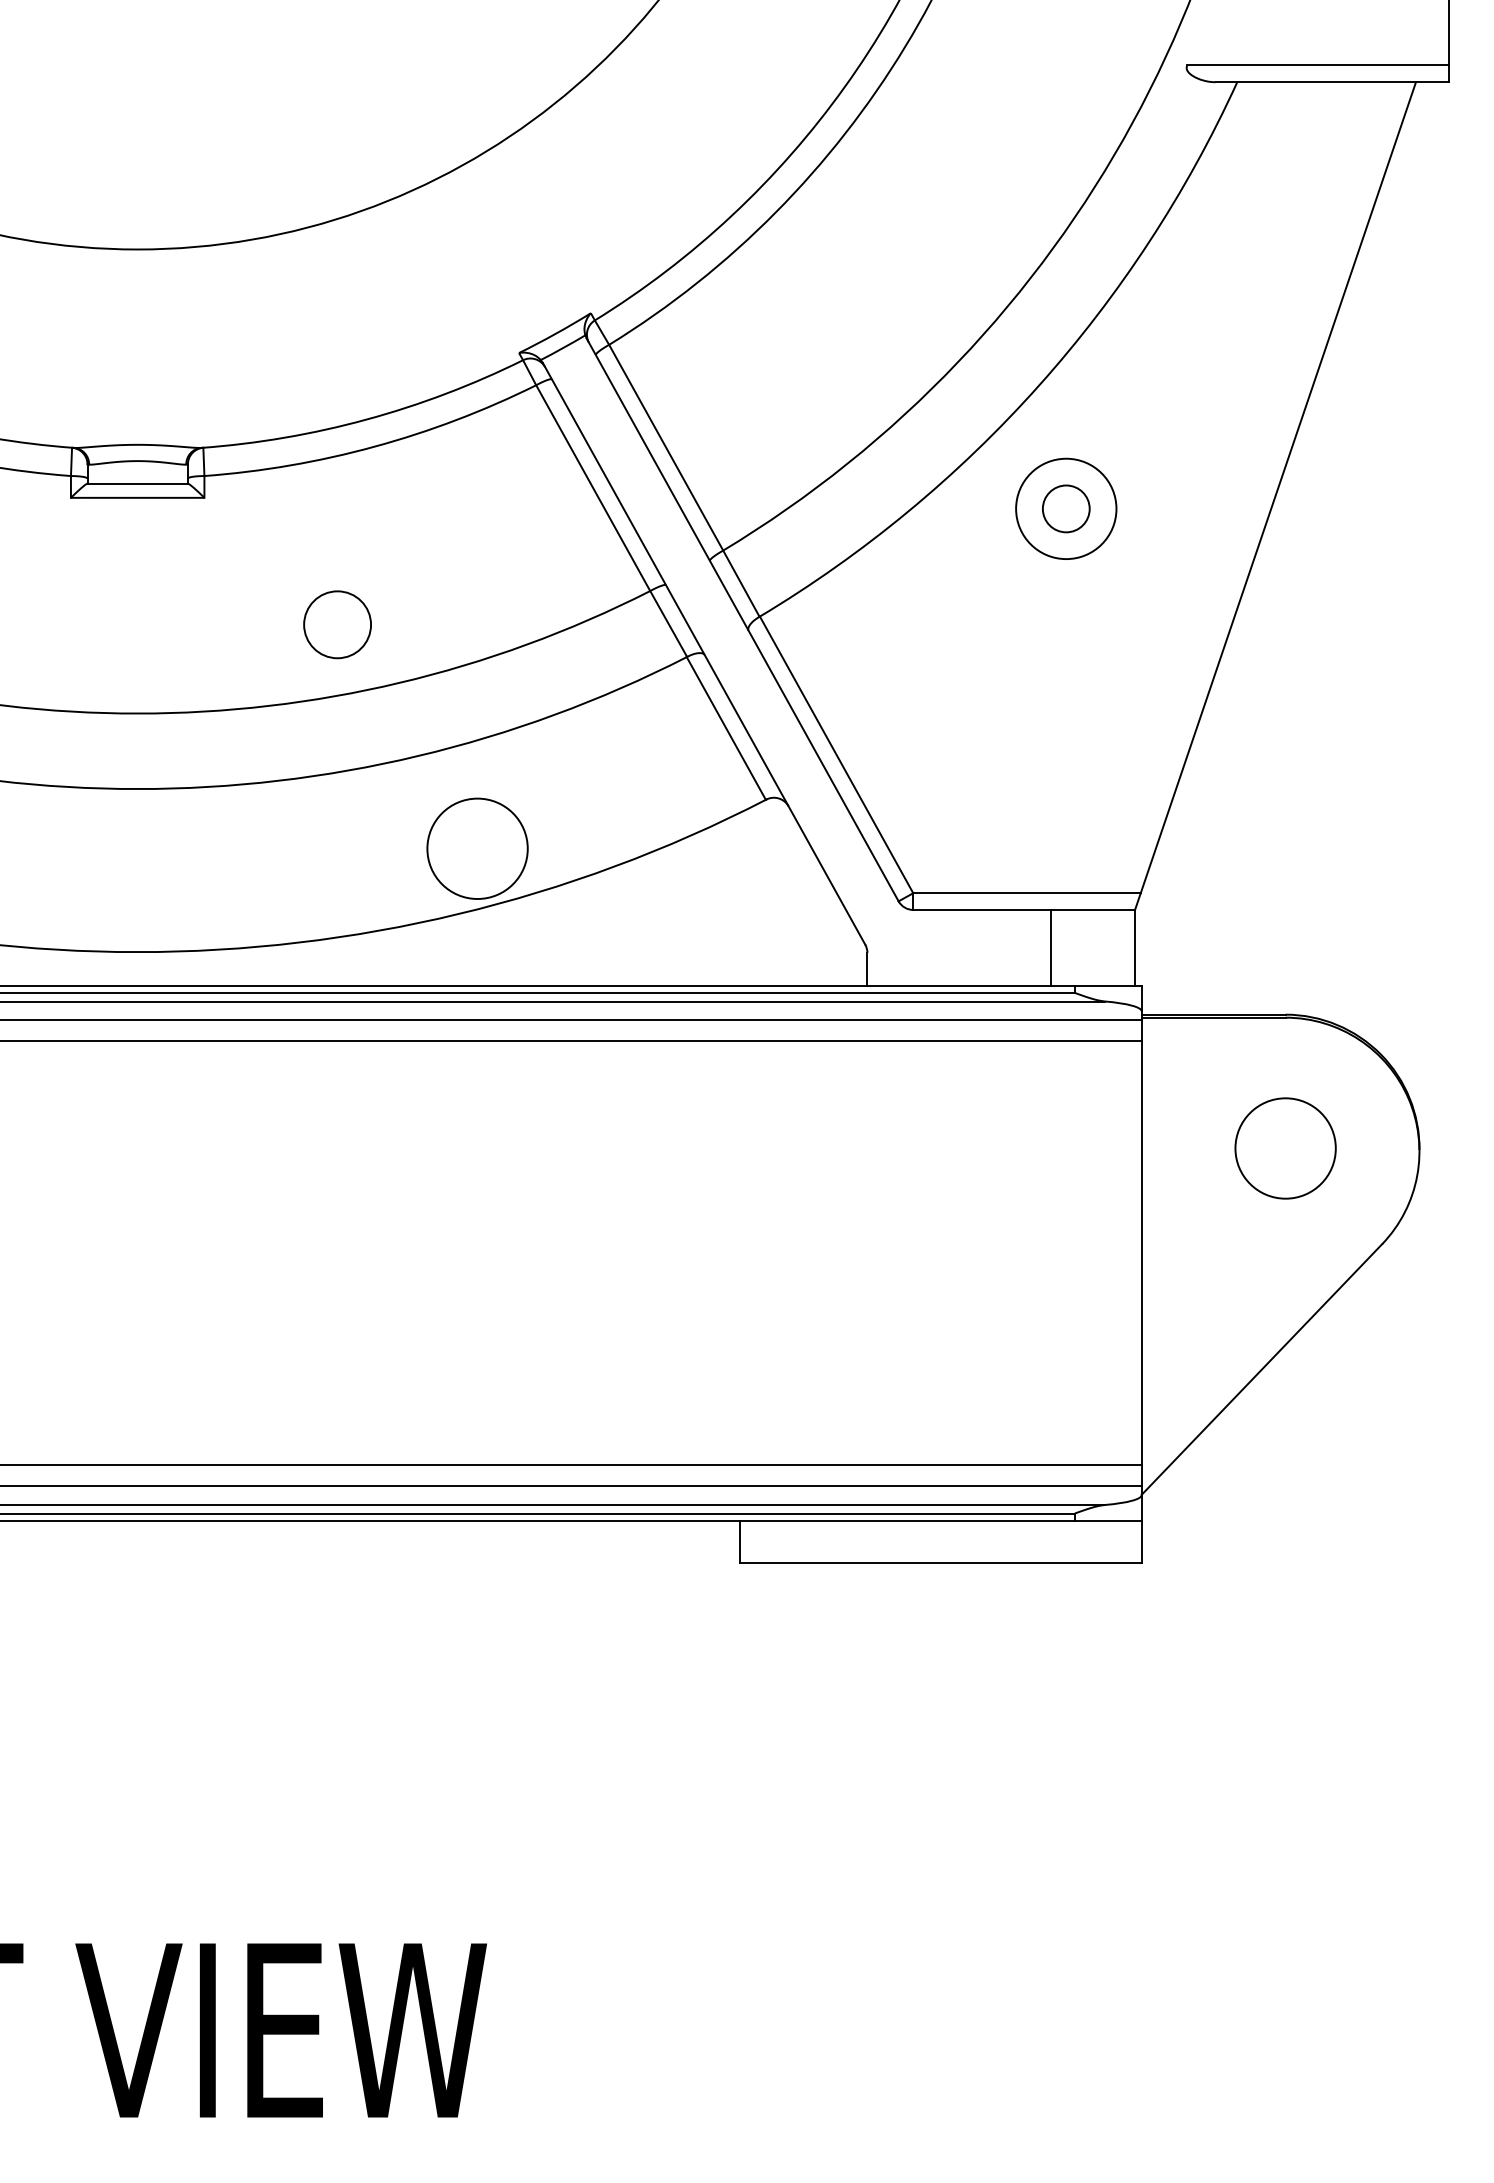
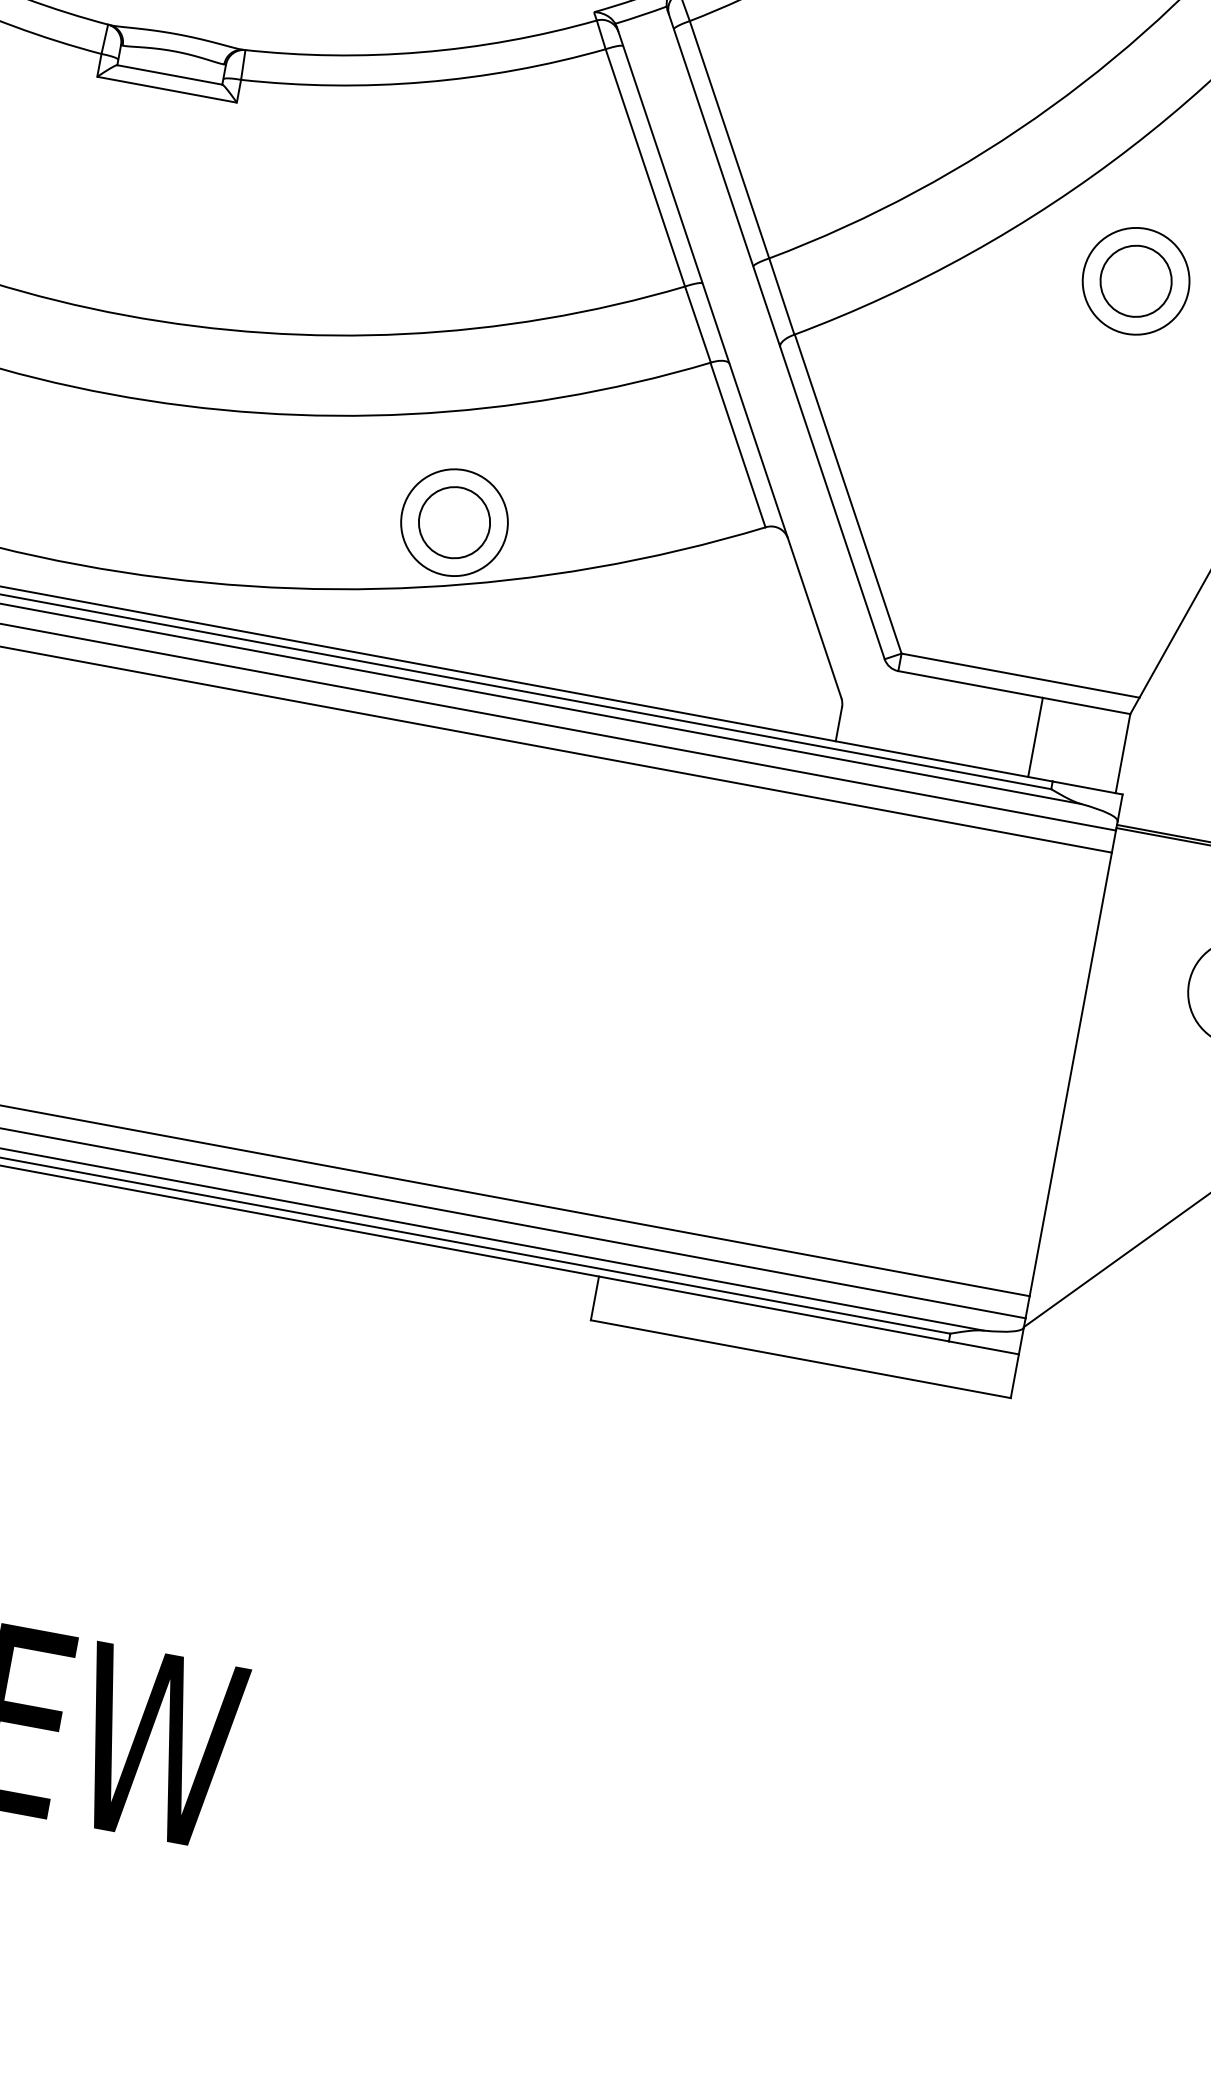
circle: (1065, 508) -> (1135, 280), size x1.43
circle: (337, 624) -> (454, 522), moved

